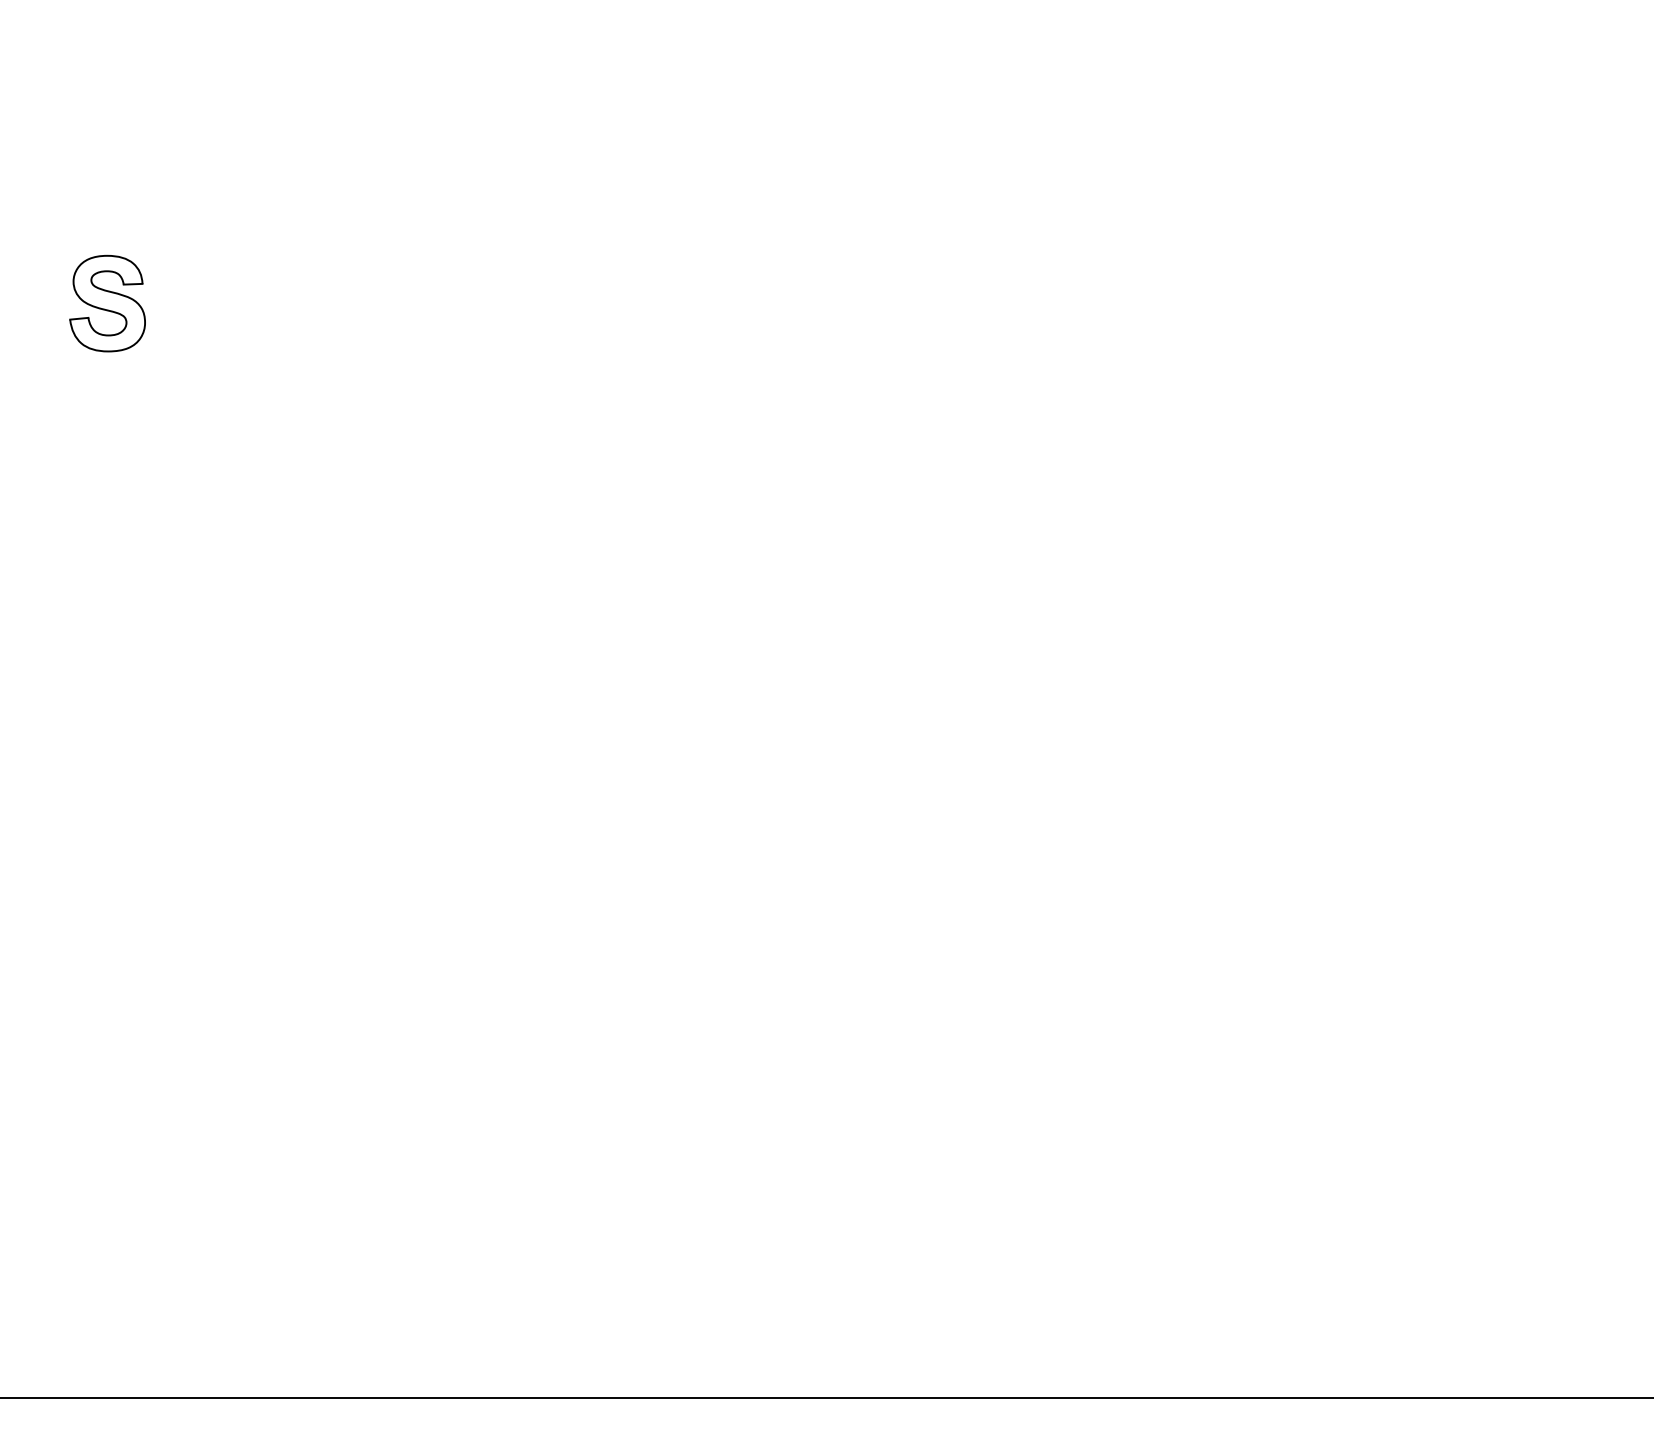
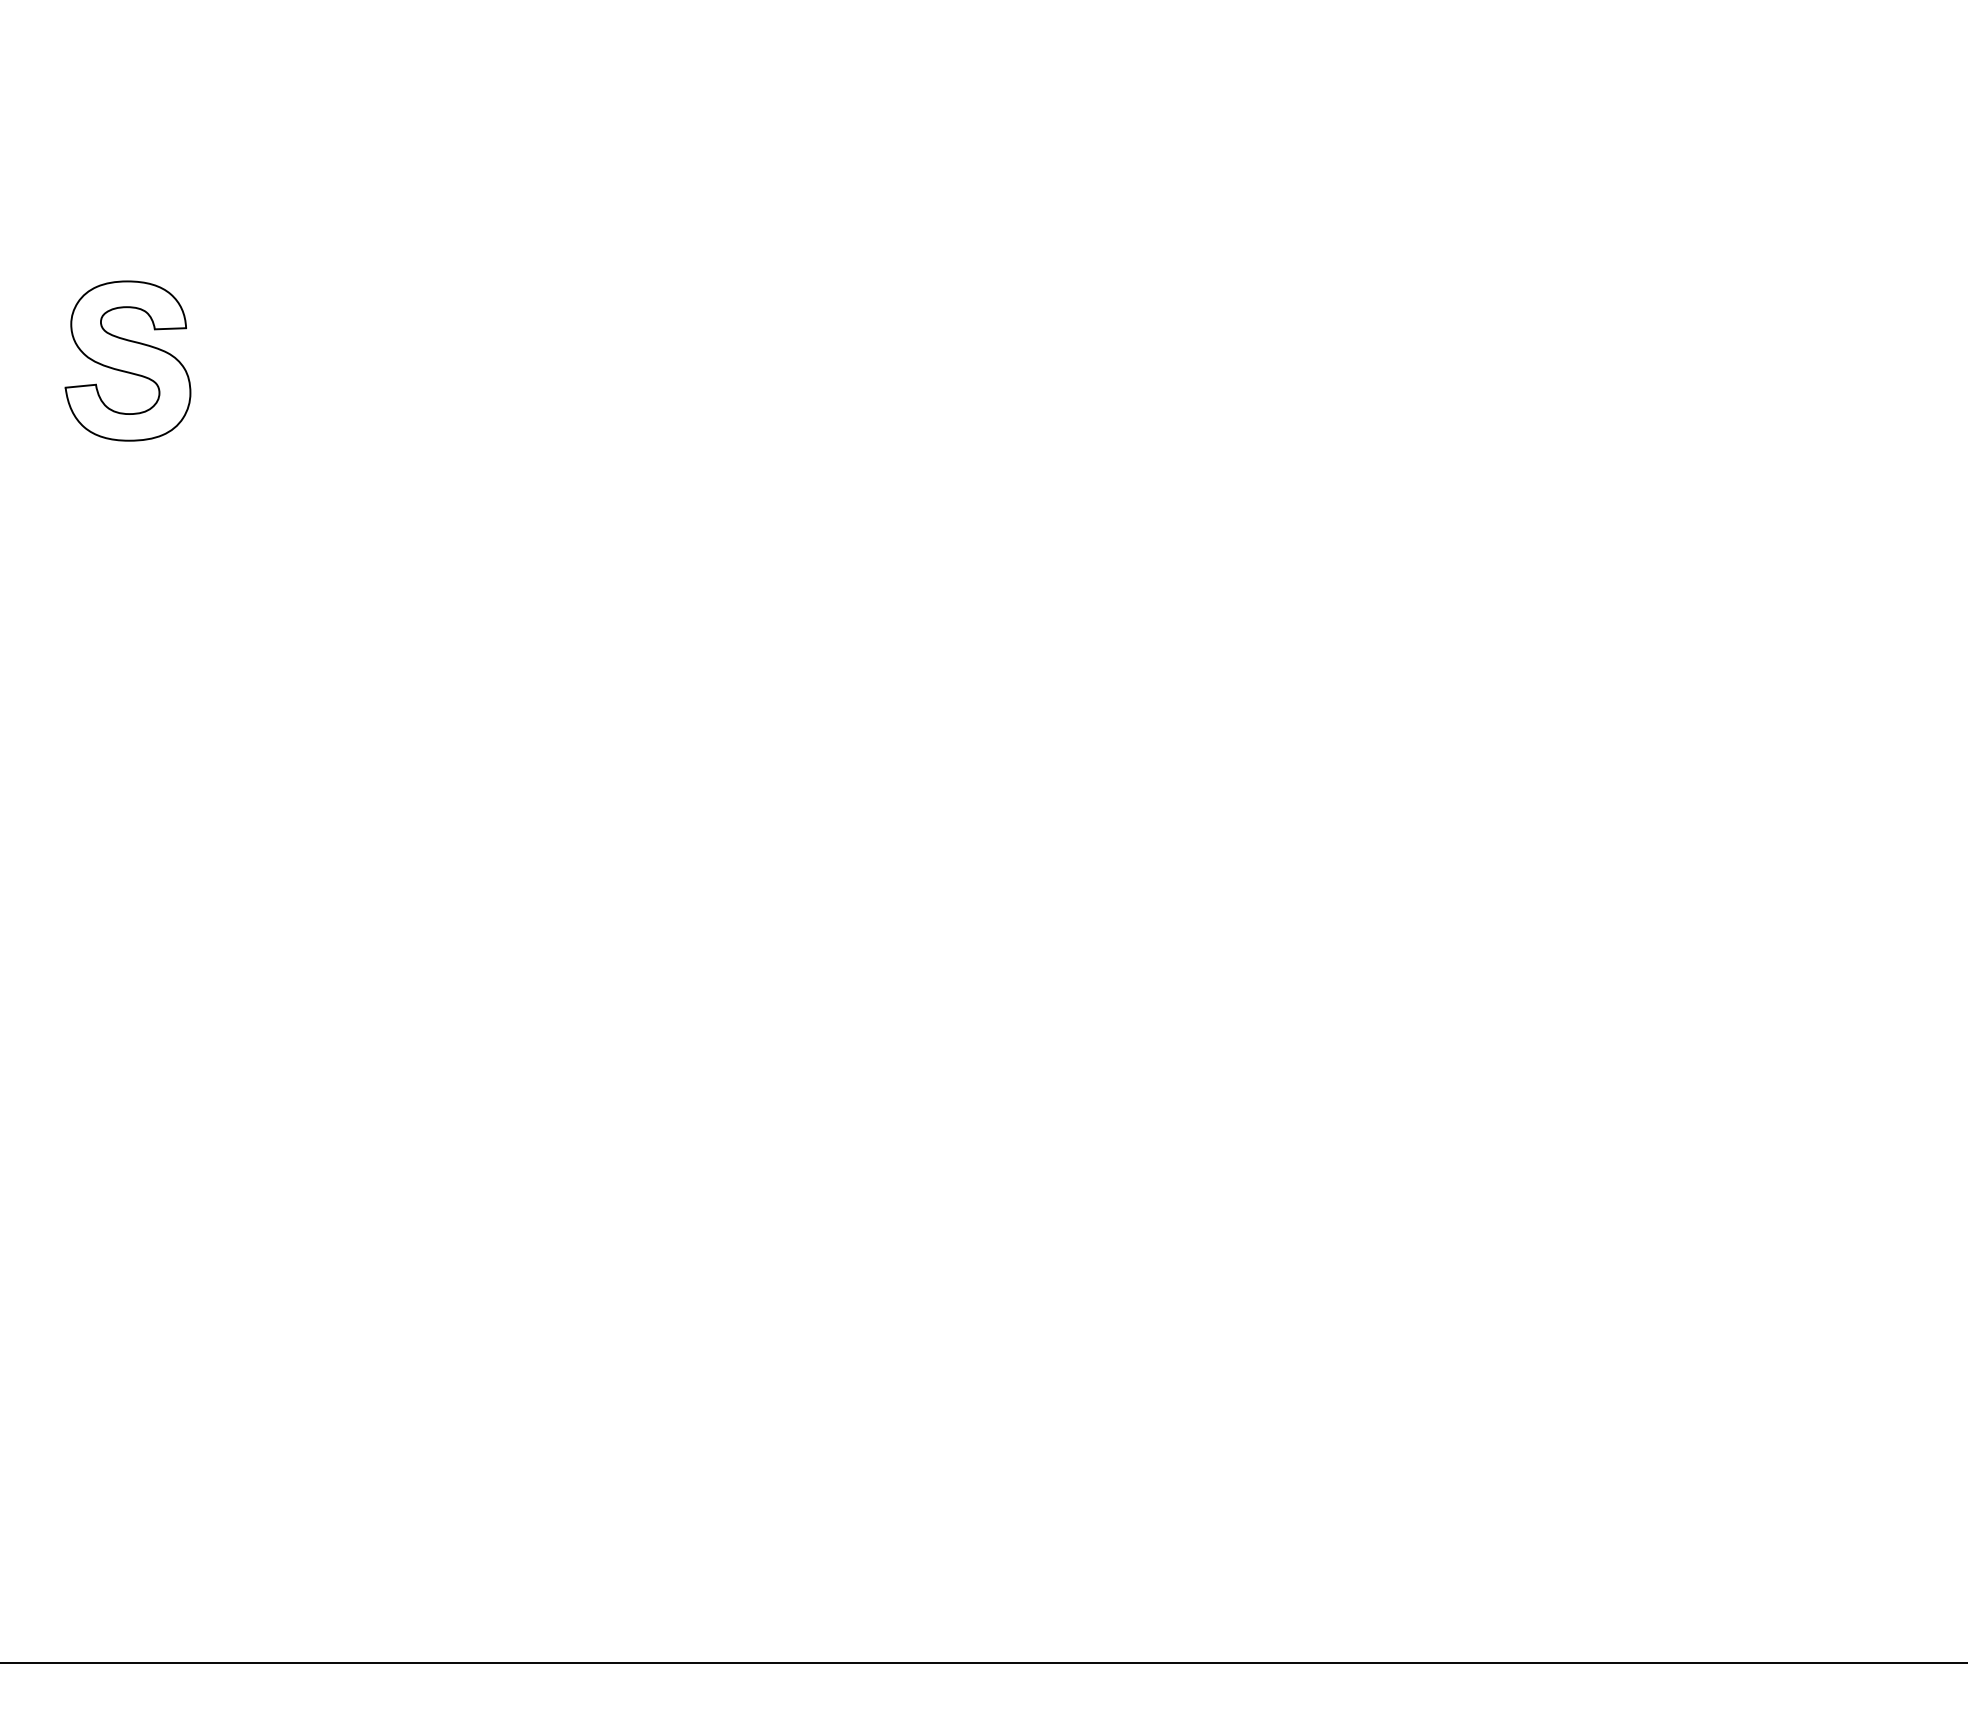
part: (107, 303) -> (127, 360), size x1.4

